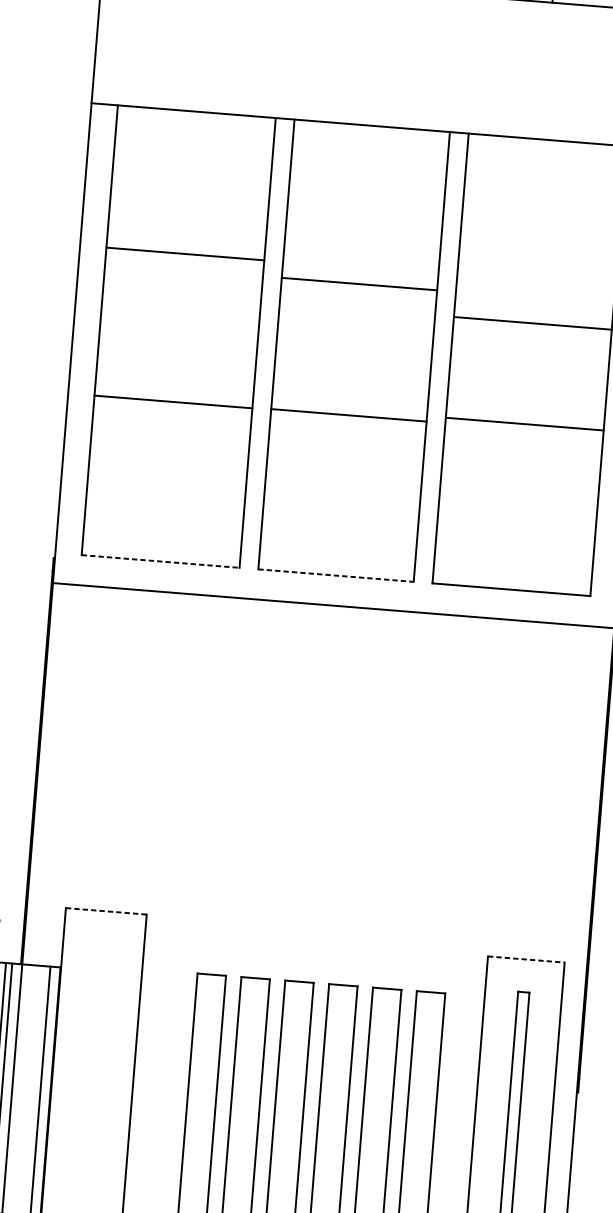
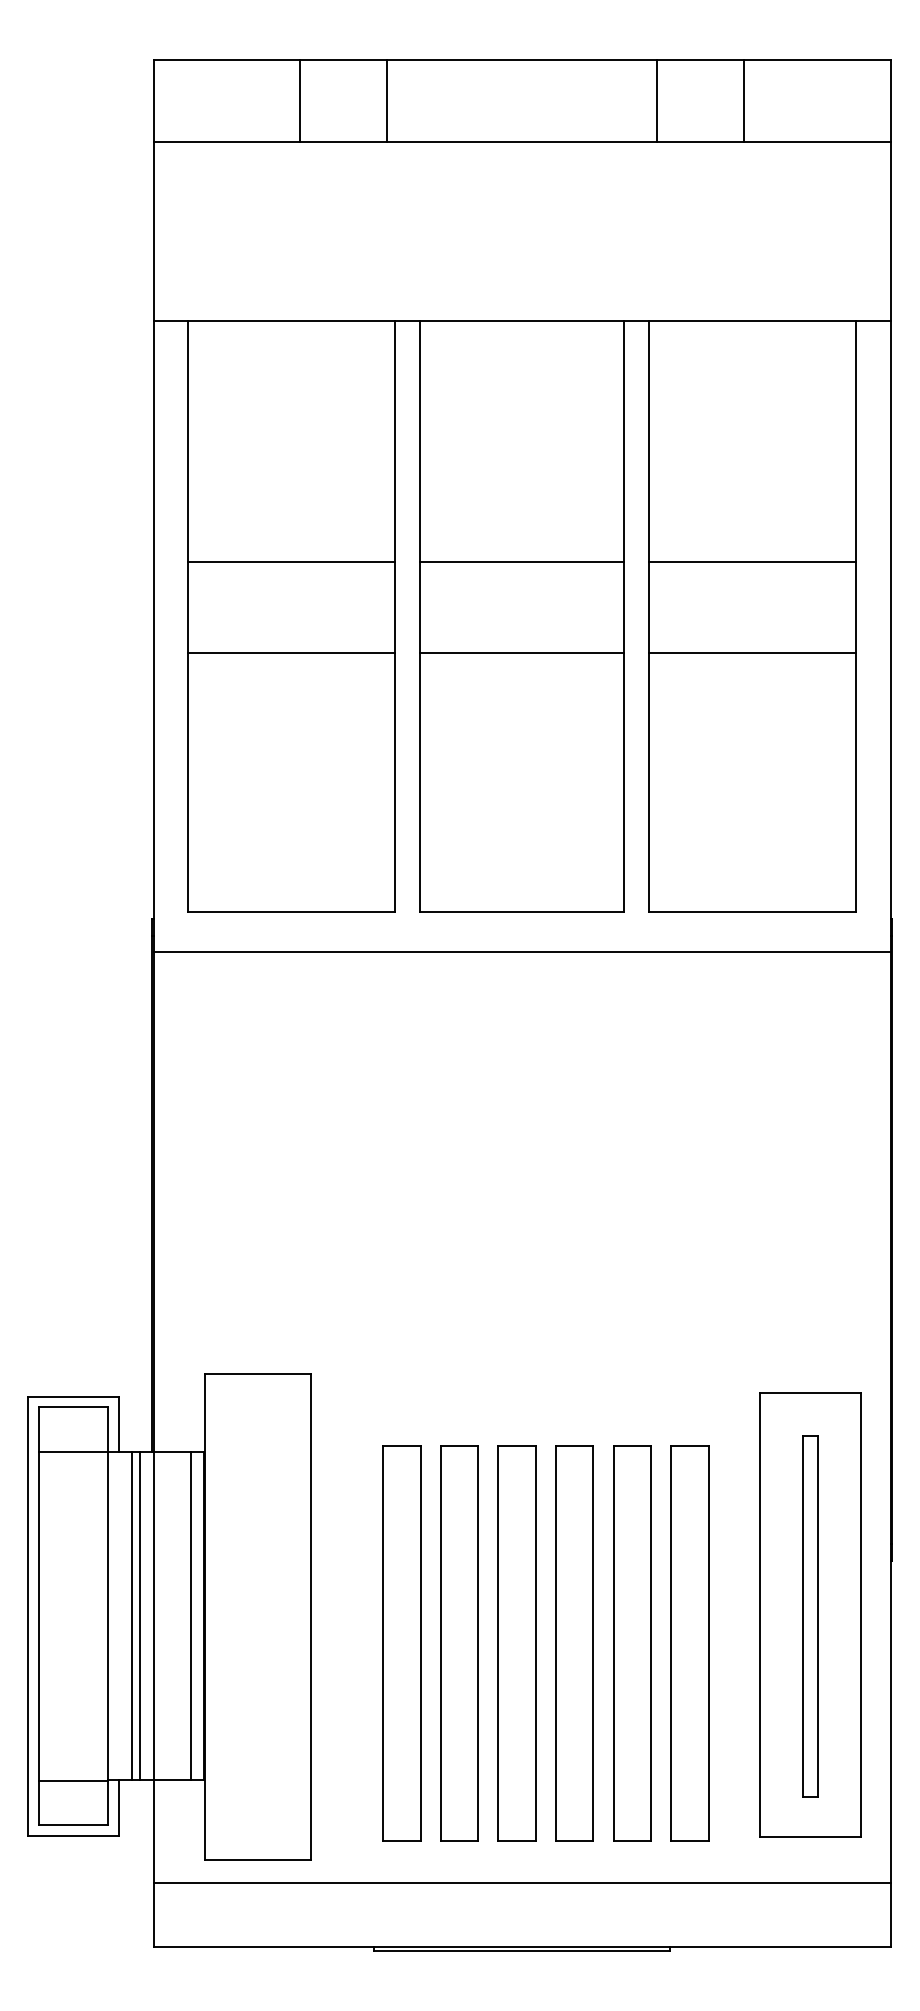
line: (185, 254) -> (291, 562), moved
line: (359, 284) -> (522, 562), moved
line: (173, 401) -> (291, 652), moved
line: (349, 415) -> (522, 652), moved
line: (524, 424) -> (752, 652), moved
line: (160, 561) -> (291, 912), dashed -> solid
line: (336, 575) -> (522, 912), dashed -> solid
line: (106, 911) -> (258, 1374), dashed -> solid
line: (526, 959) -> (811, 1392), dashed -> solid

